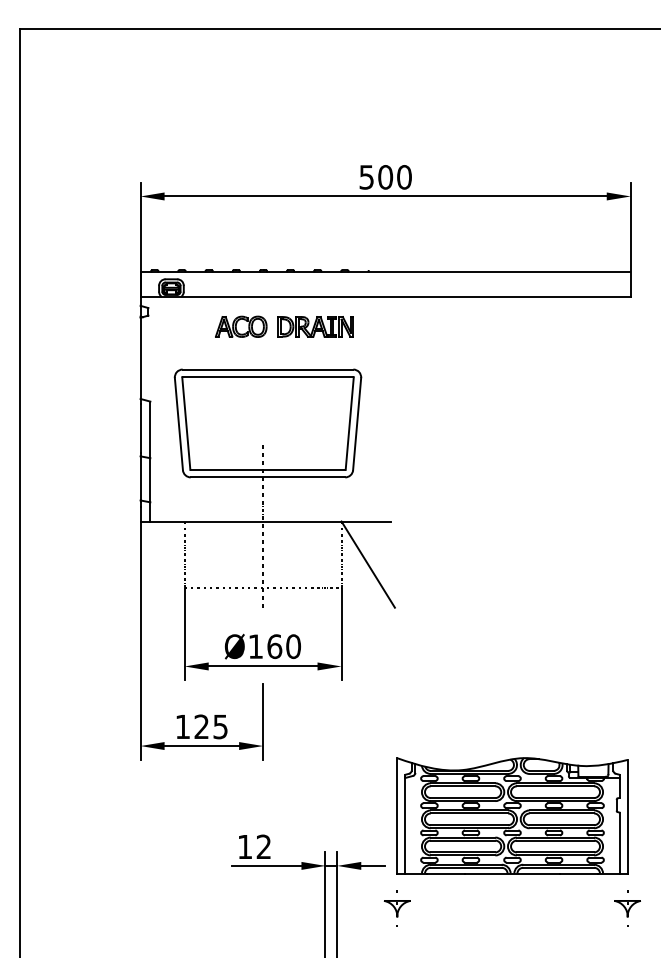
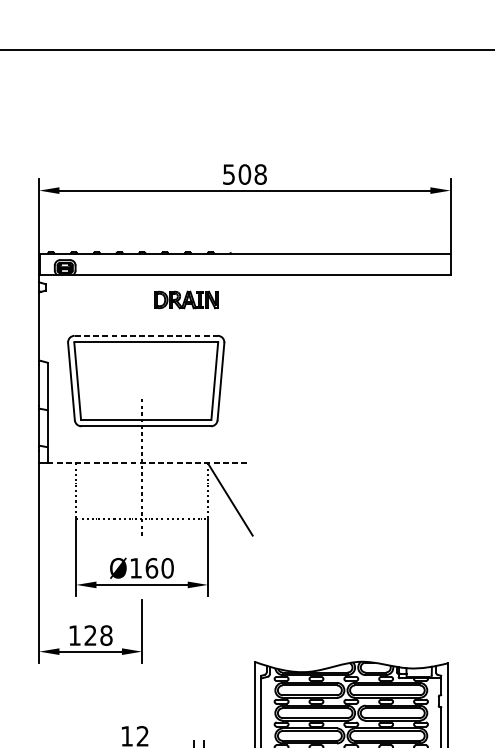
text: (404, 177) -> (260, 174), 500 -> 508
part: (241, 326) -> (123, 299), removed
line: (268, 369) -> (146, 335), solid -> dashed
line: (270, 521) -> (148, 463), solid -> dashed
text: (220, 726) -> (106, 635), 125 -> 128

